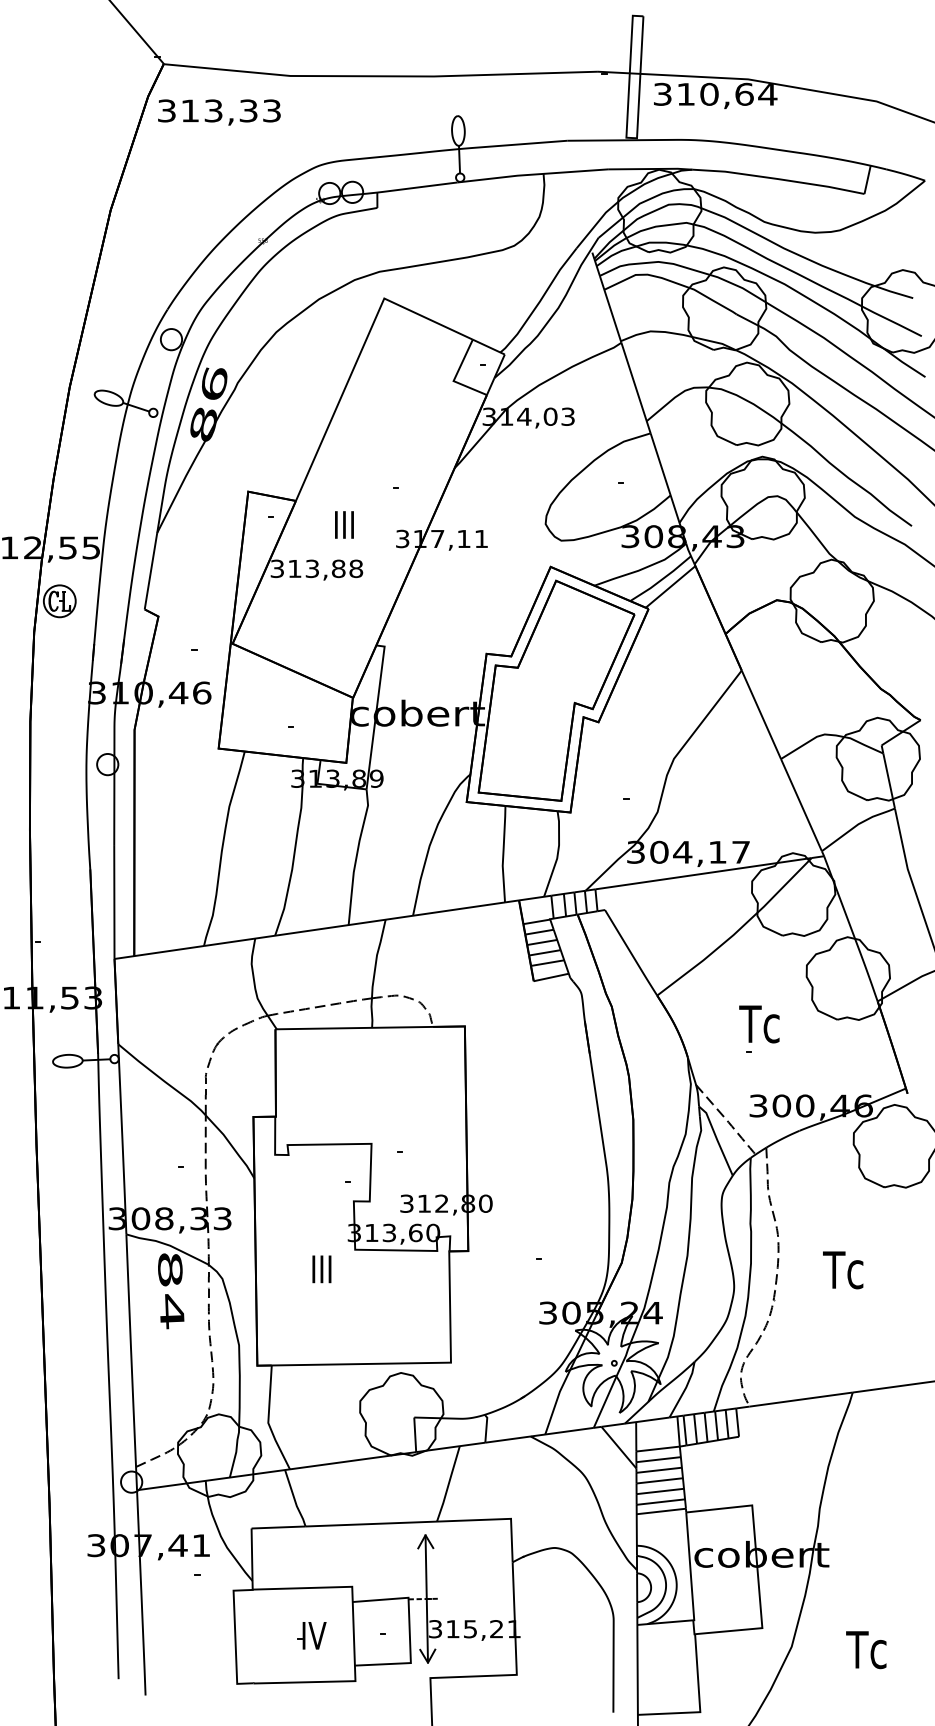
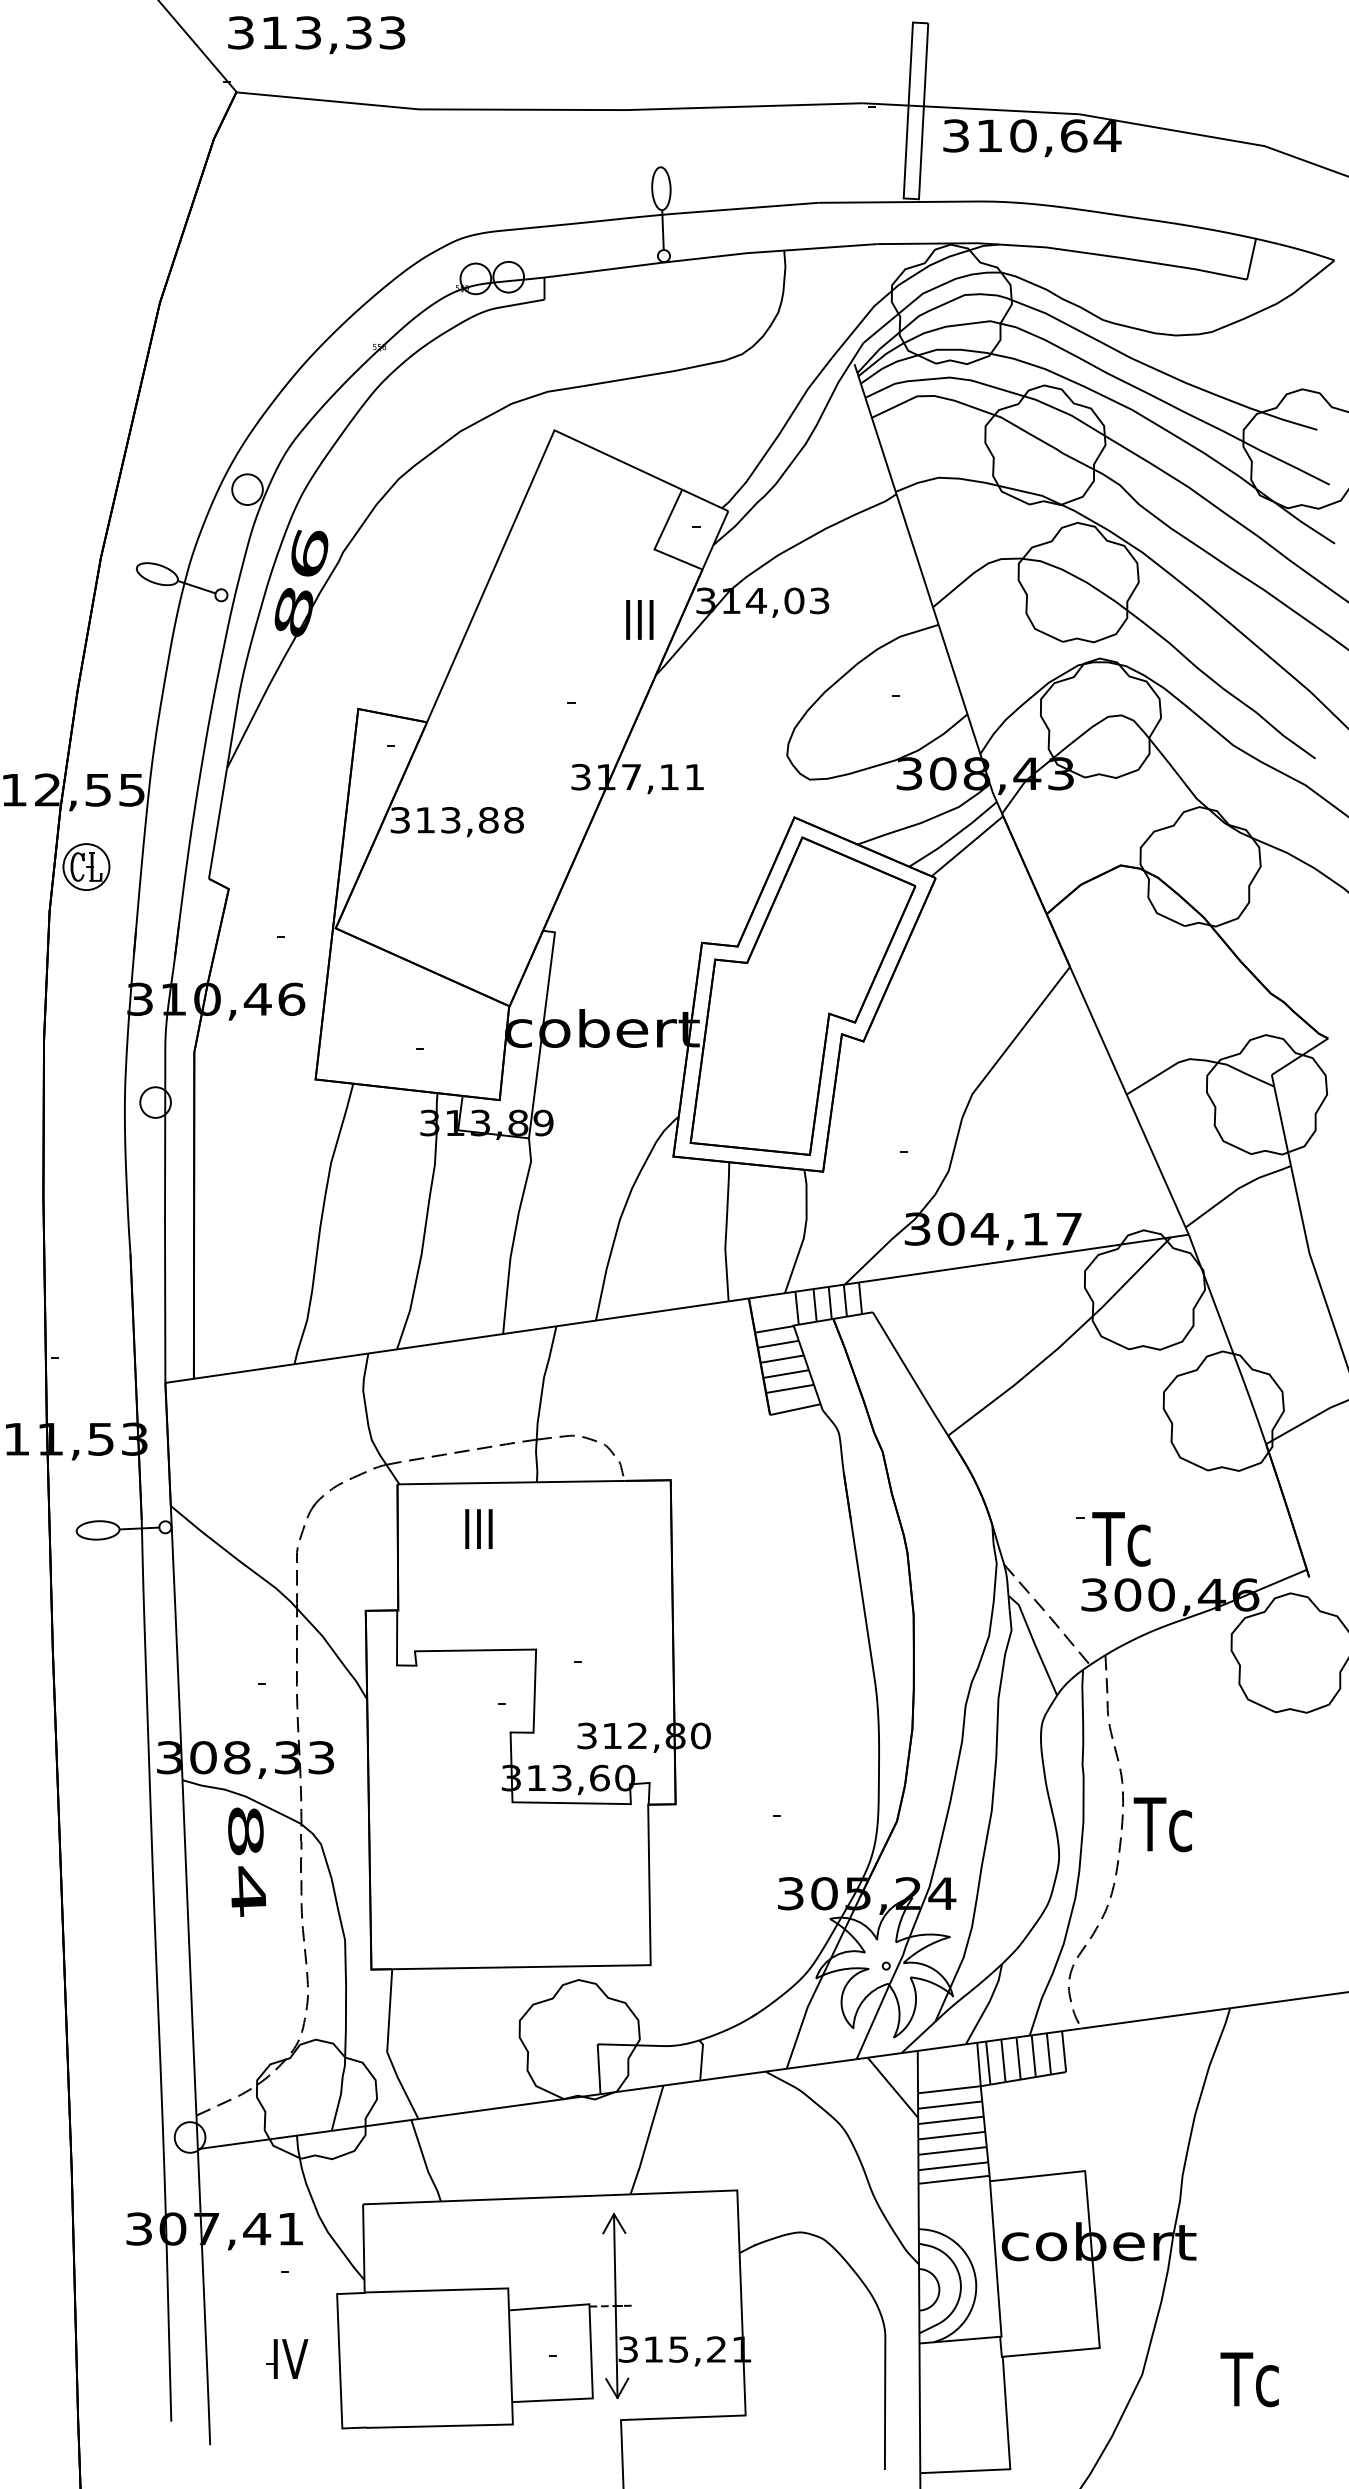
text: (219, 112) -> (316, 35), moved
text: (344, 524) -> (639, 619), moved
text: (759, 1024) -> (1121, 1539), moved
text: (321, 1269) -> (478, 1529), moved
text: (843, 1270) -> (1163, 1825), moved
part: (311, 1635) -> (286, 2358), moved

